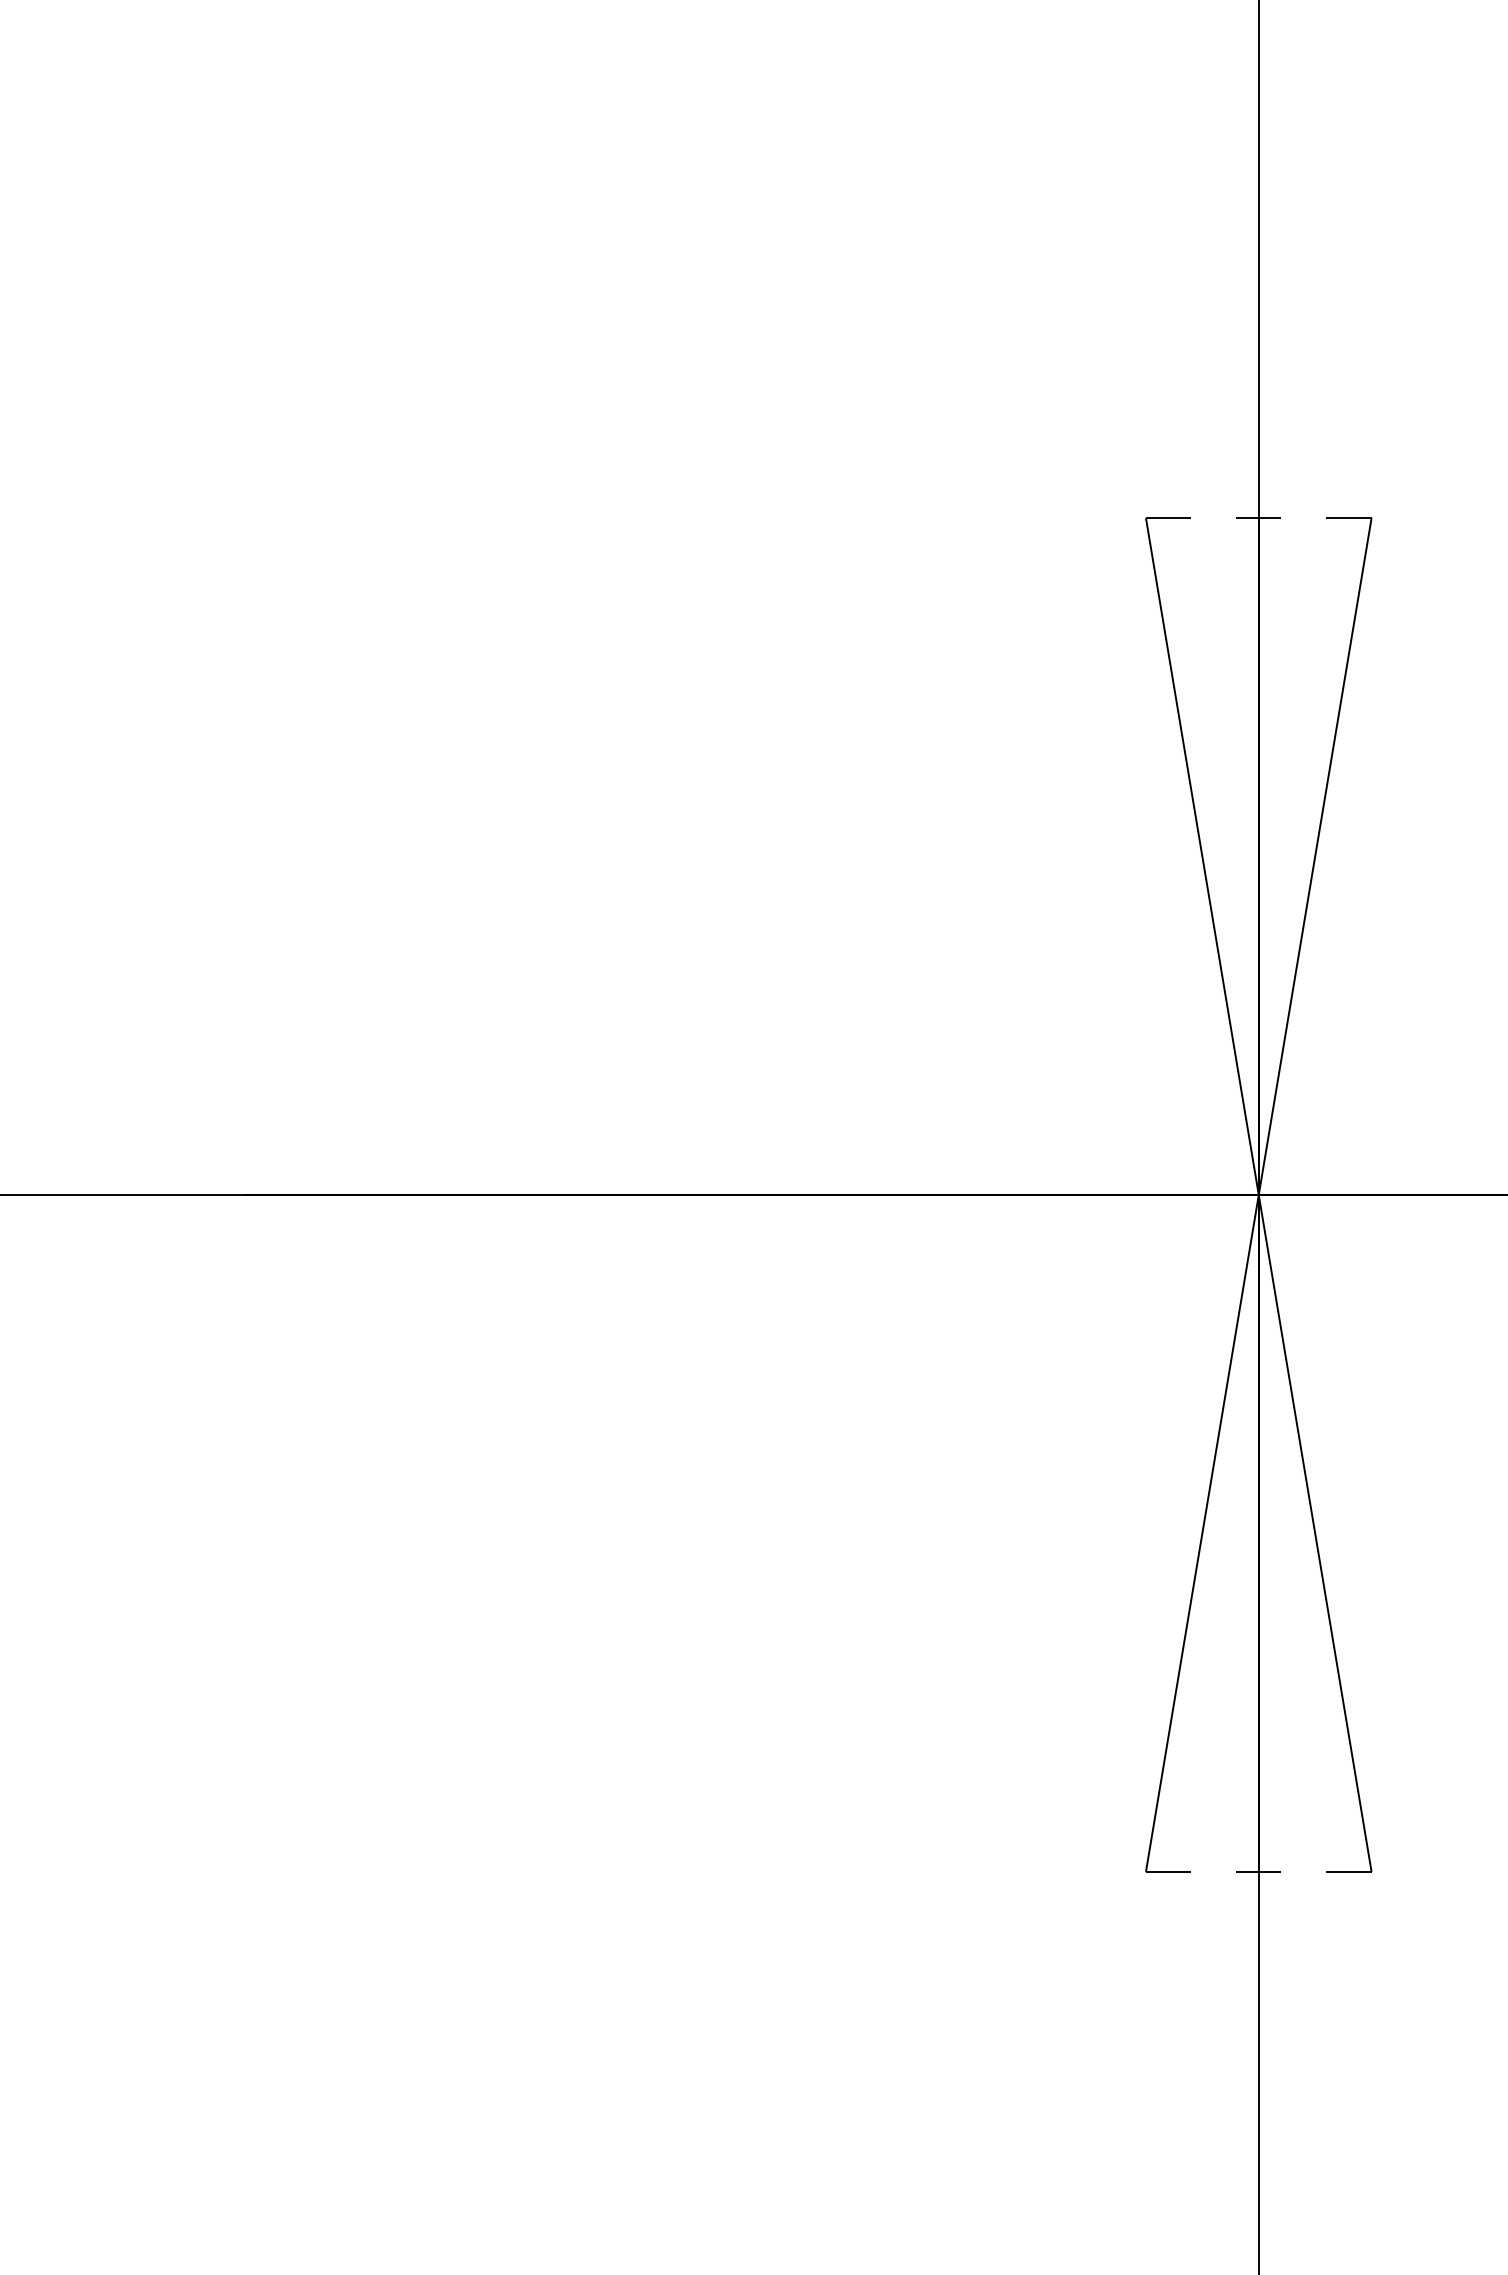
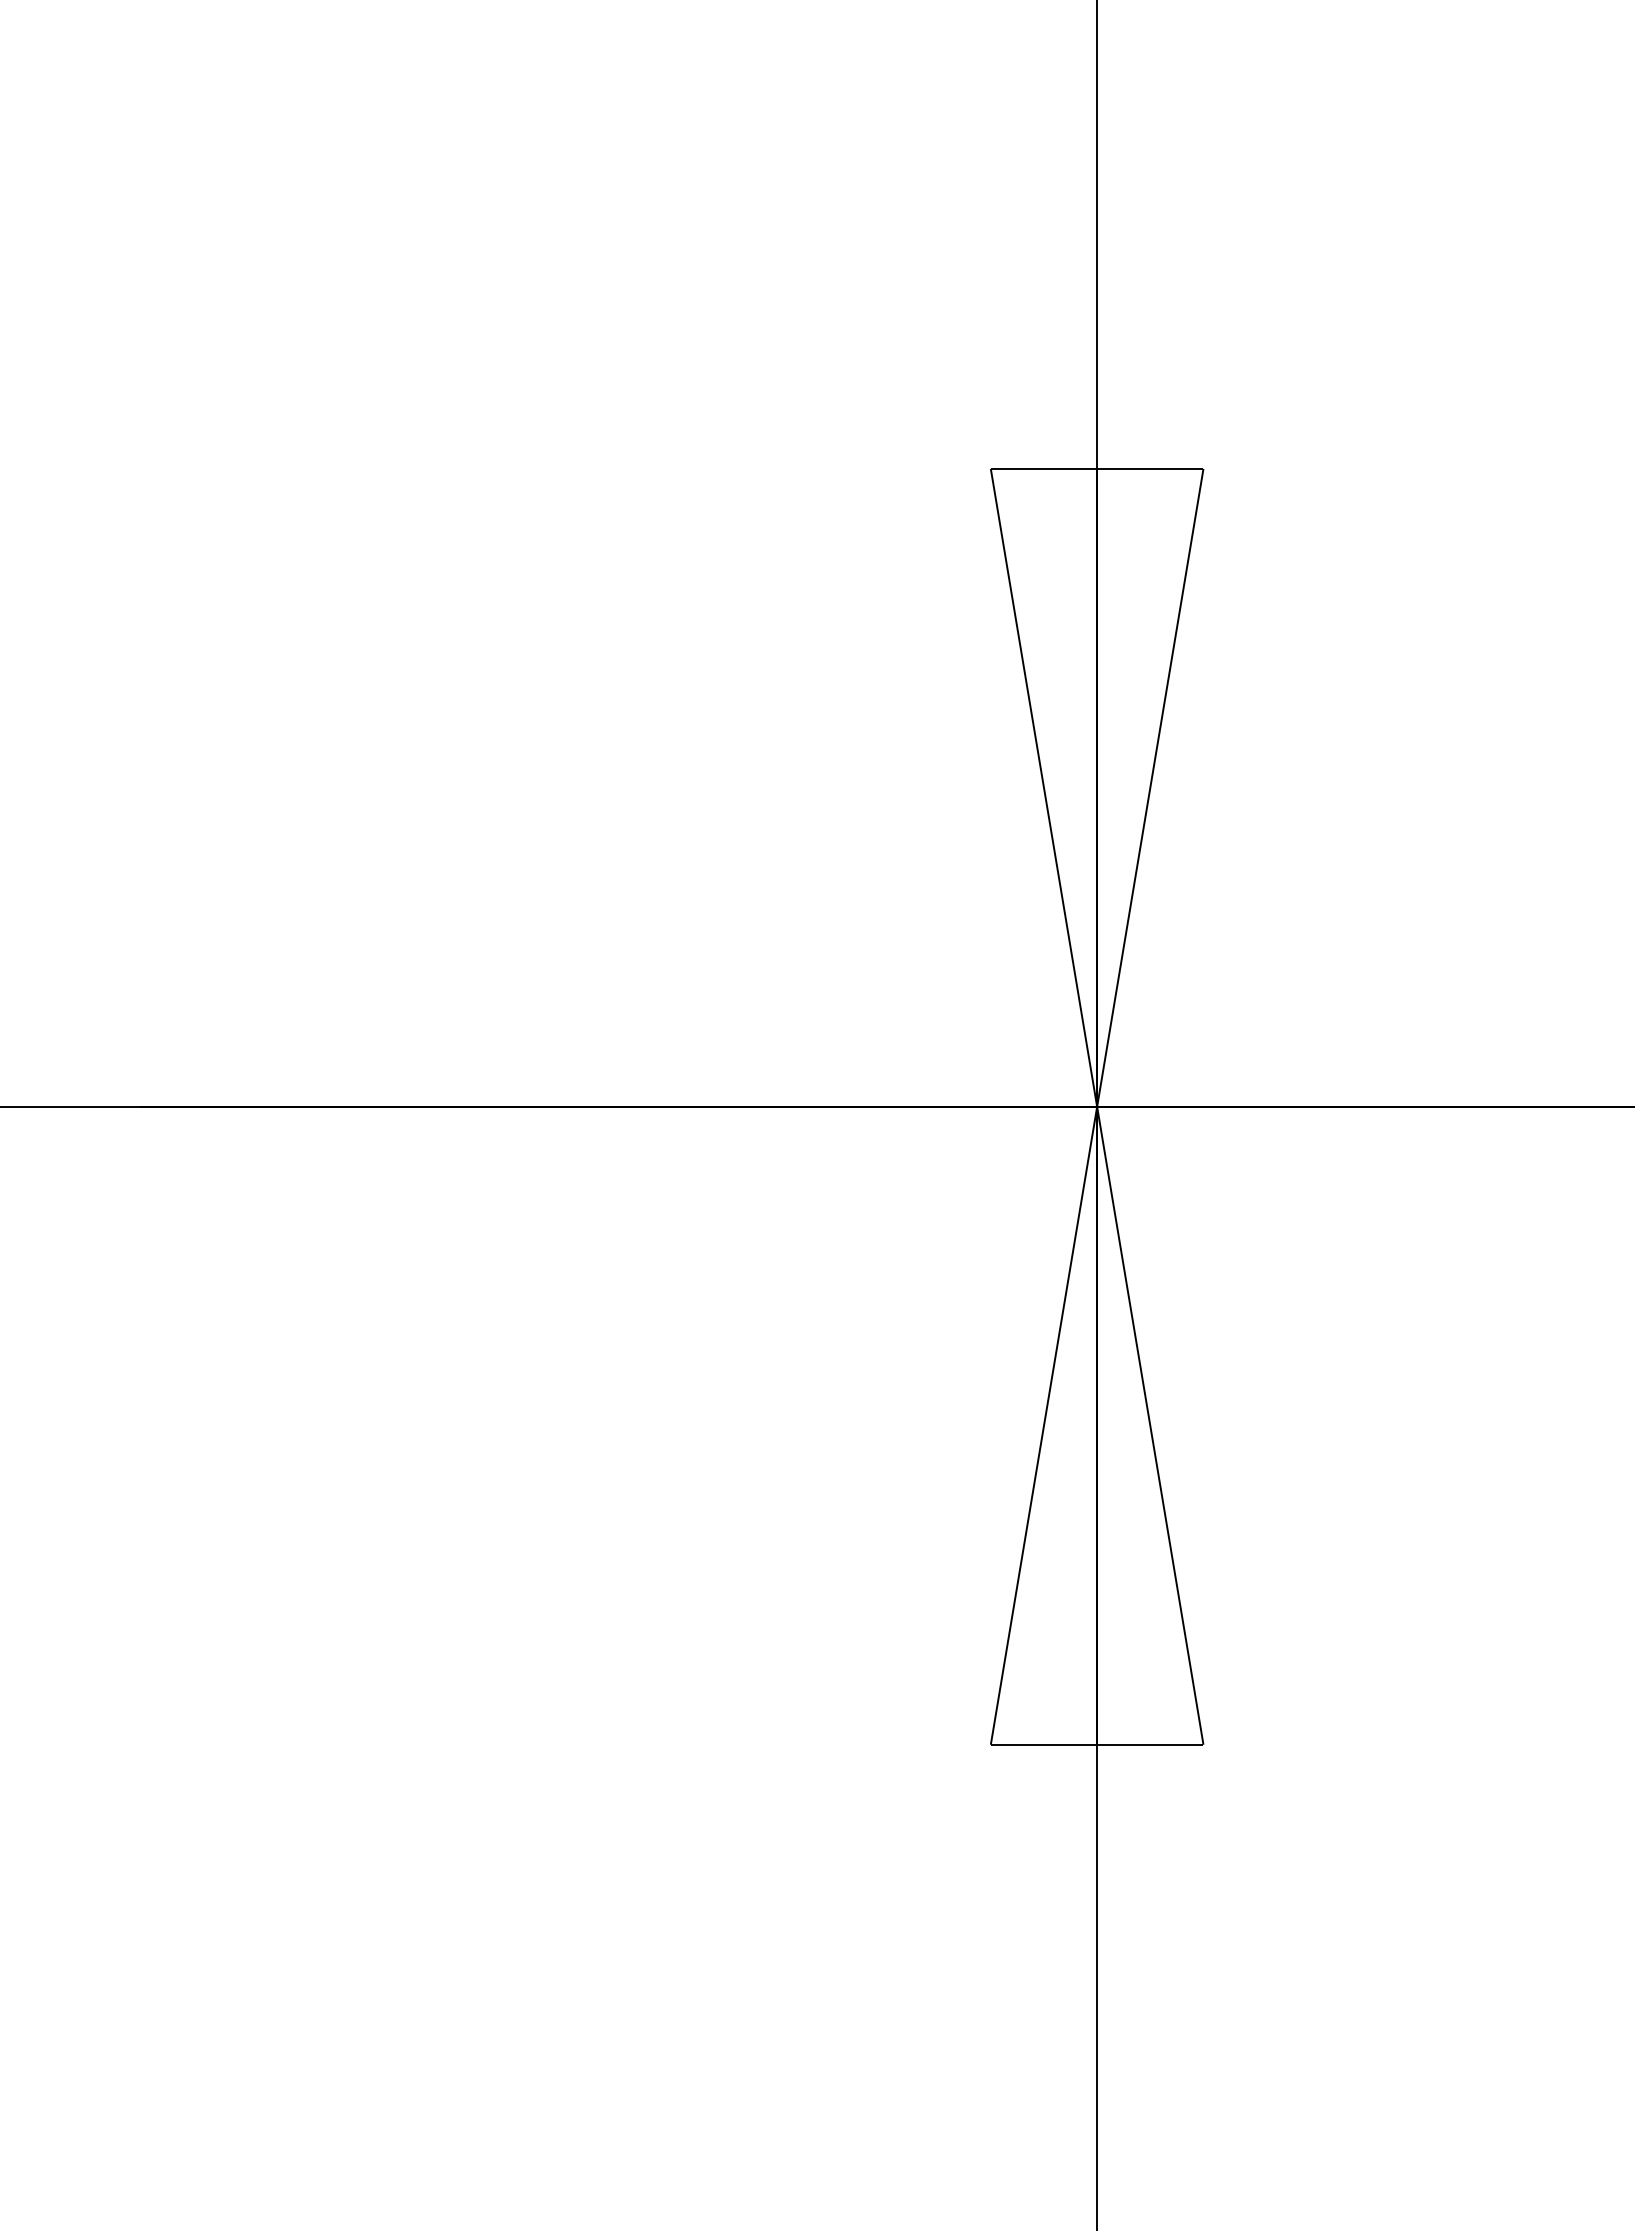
line: (1258, 517) -> (1096, 468), dashed -> solid
line: (1259, 1871) -> (1097, 1744), dashed -> solid

